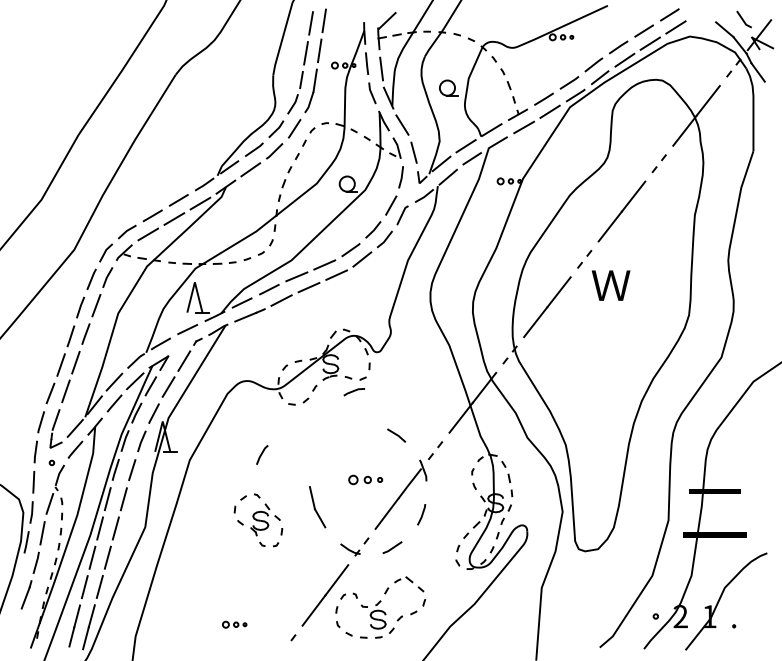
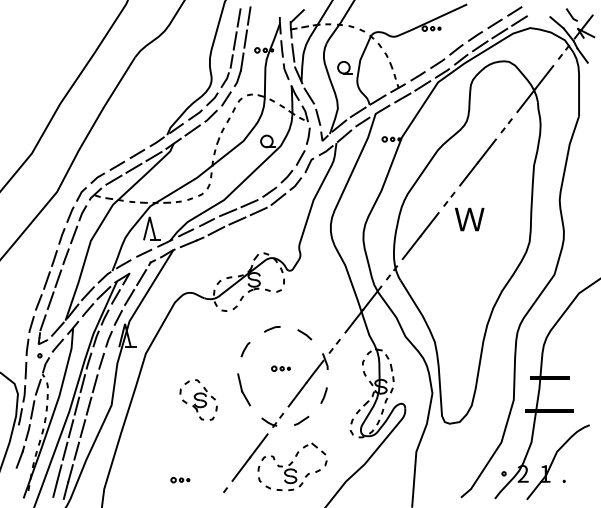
line: (354, 392) -> (272, 329), moved
line: (262, 454) -> (245, 349), moved
part: (364, 479) -> (280, 368), size x0.71

